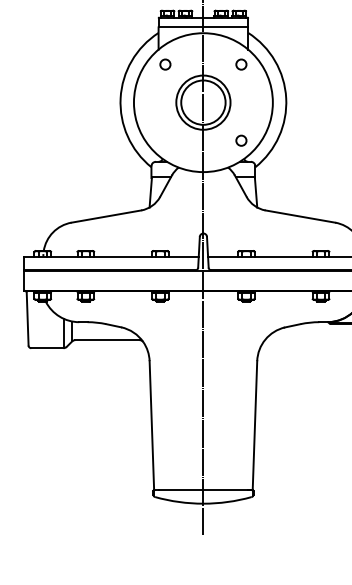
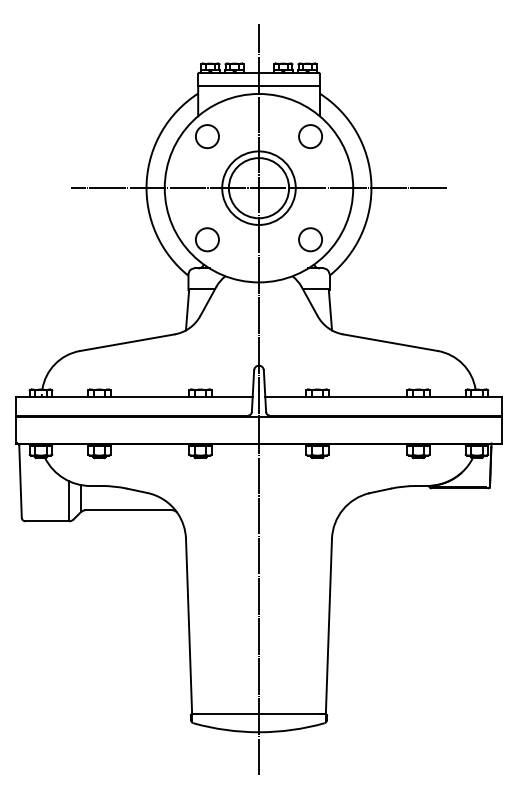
circle: (165, 64) -> (207, 136), size x1.67
circle: (241, 64) -> (310, 136), size x1.67
line: (203, 102) -> (258, 188), added
circle: (165, 140) -> (207, 239), added
circle: (241, 140) -> (310, 239), size x1.67

